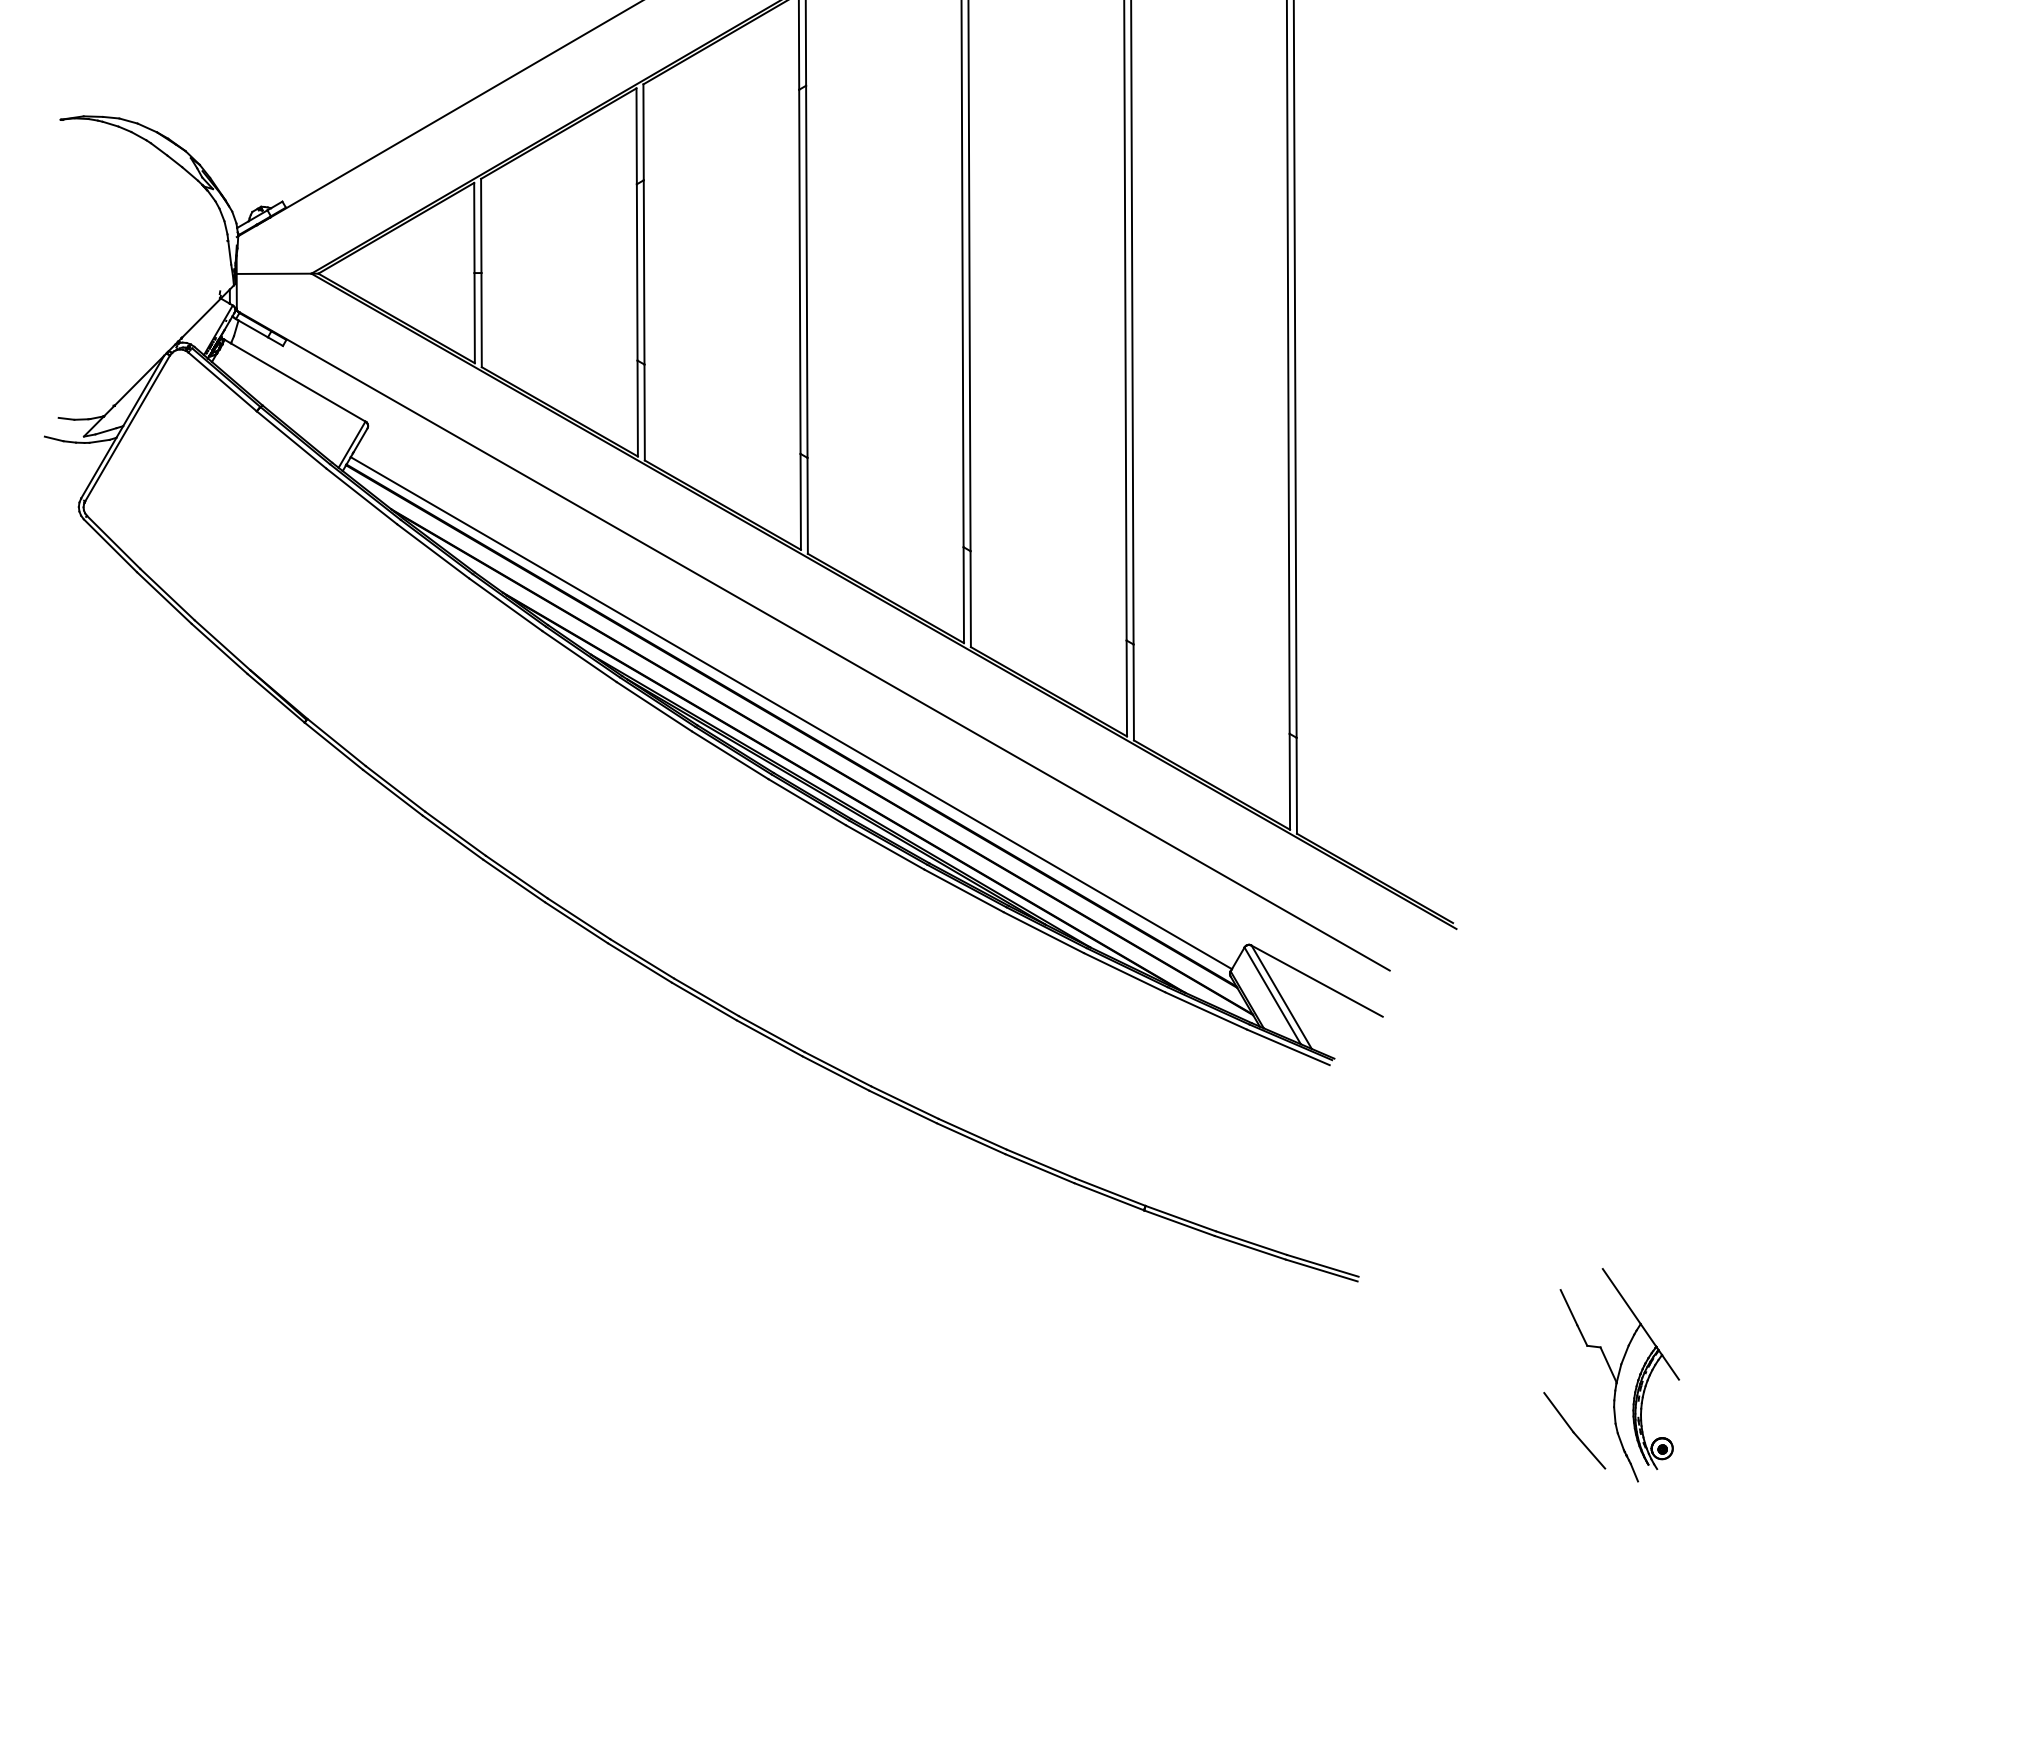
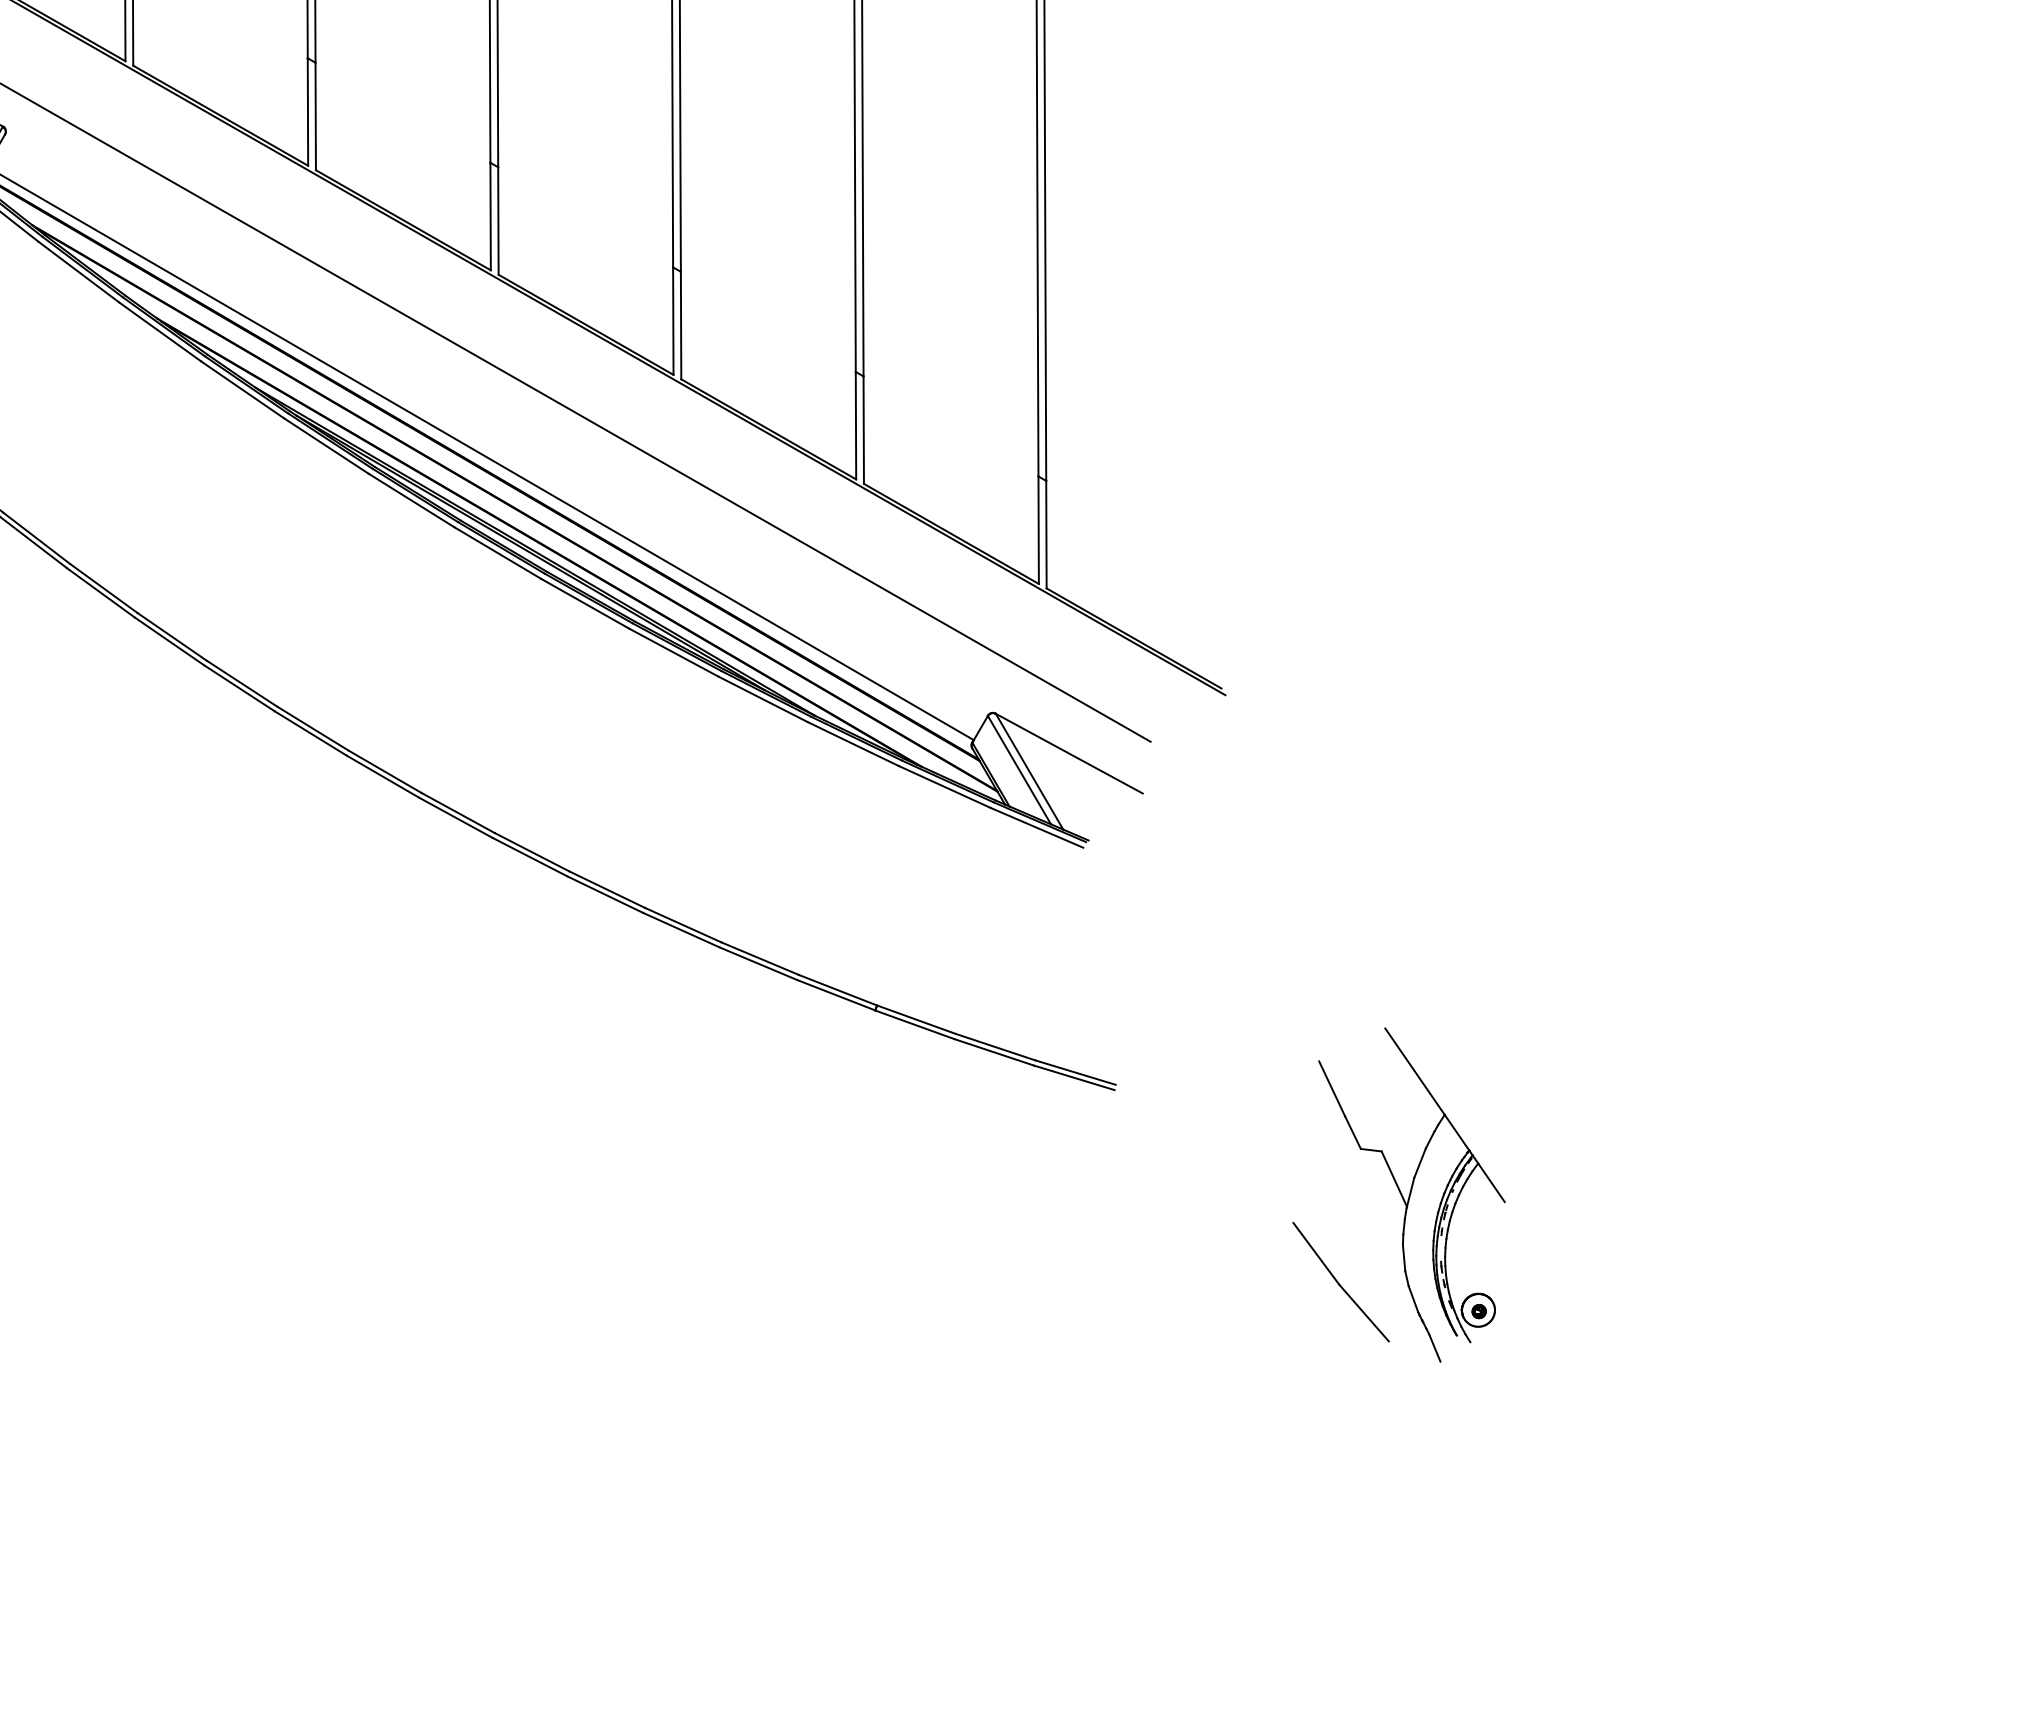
part: (1611, 1375) -> (1399, 1195), size x1.4

